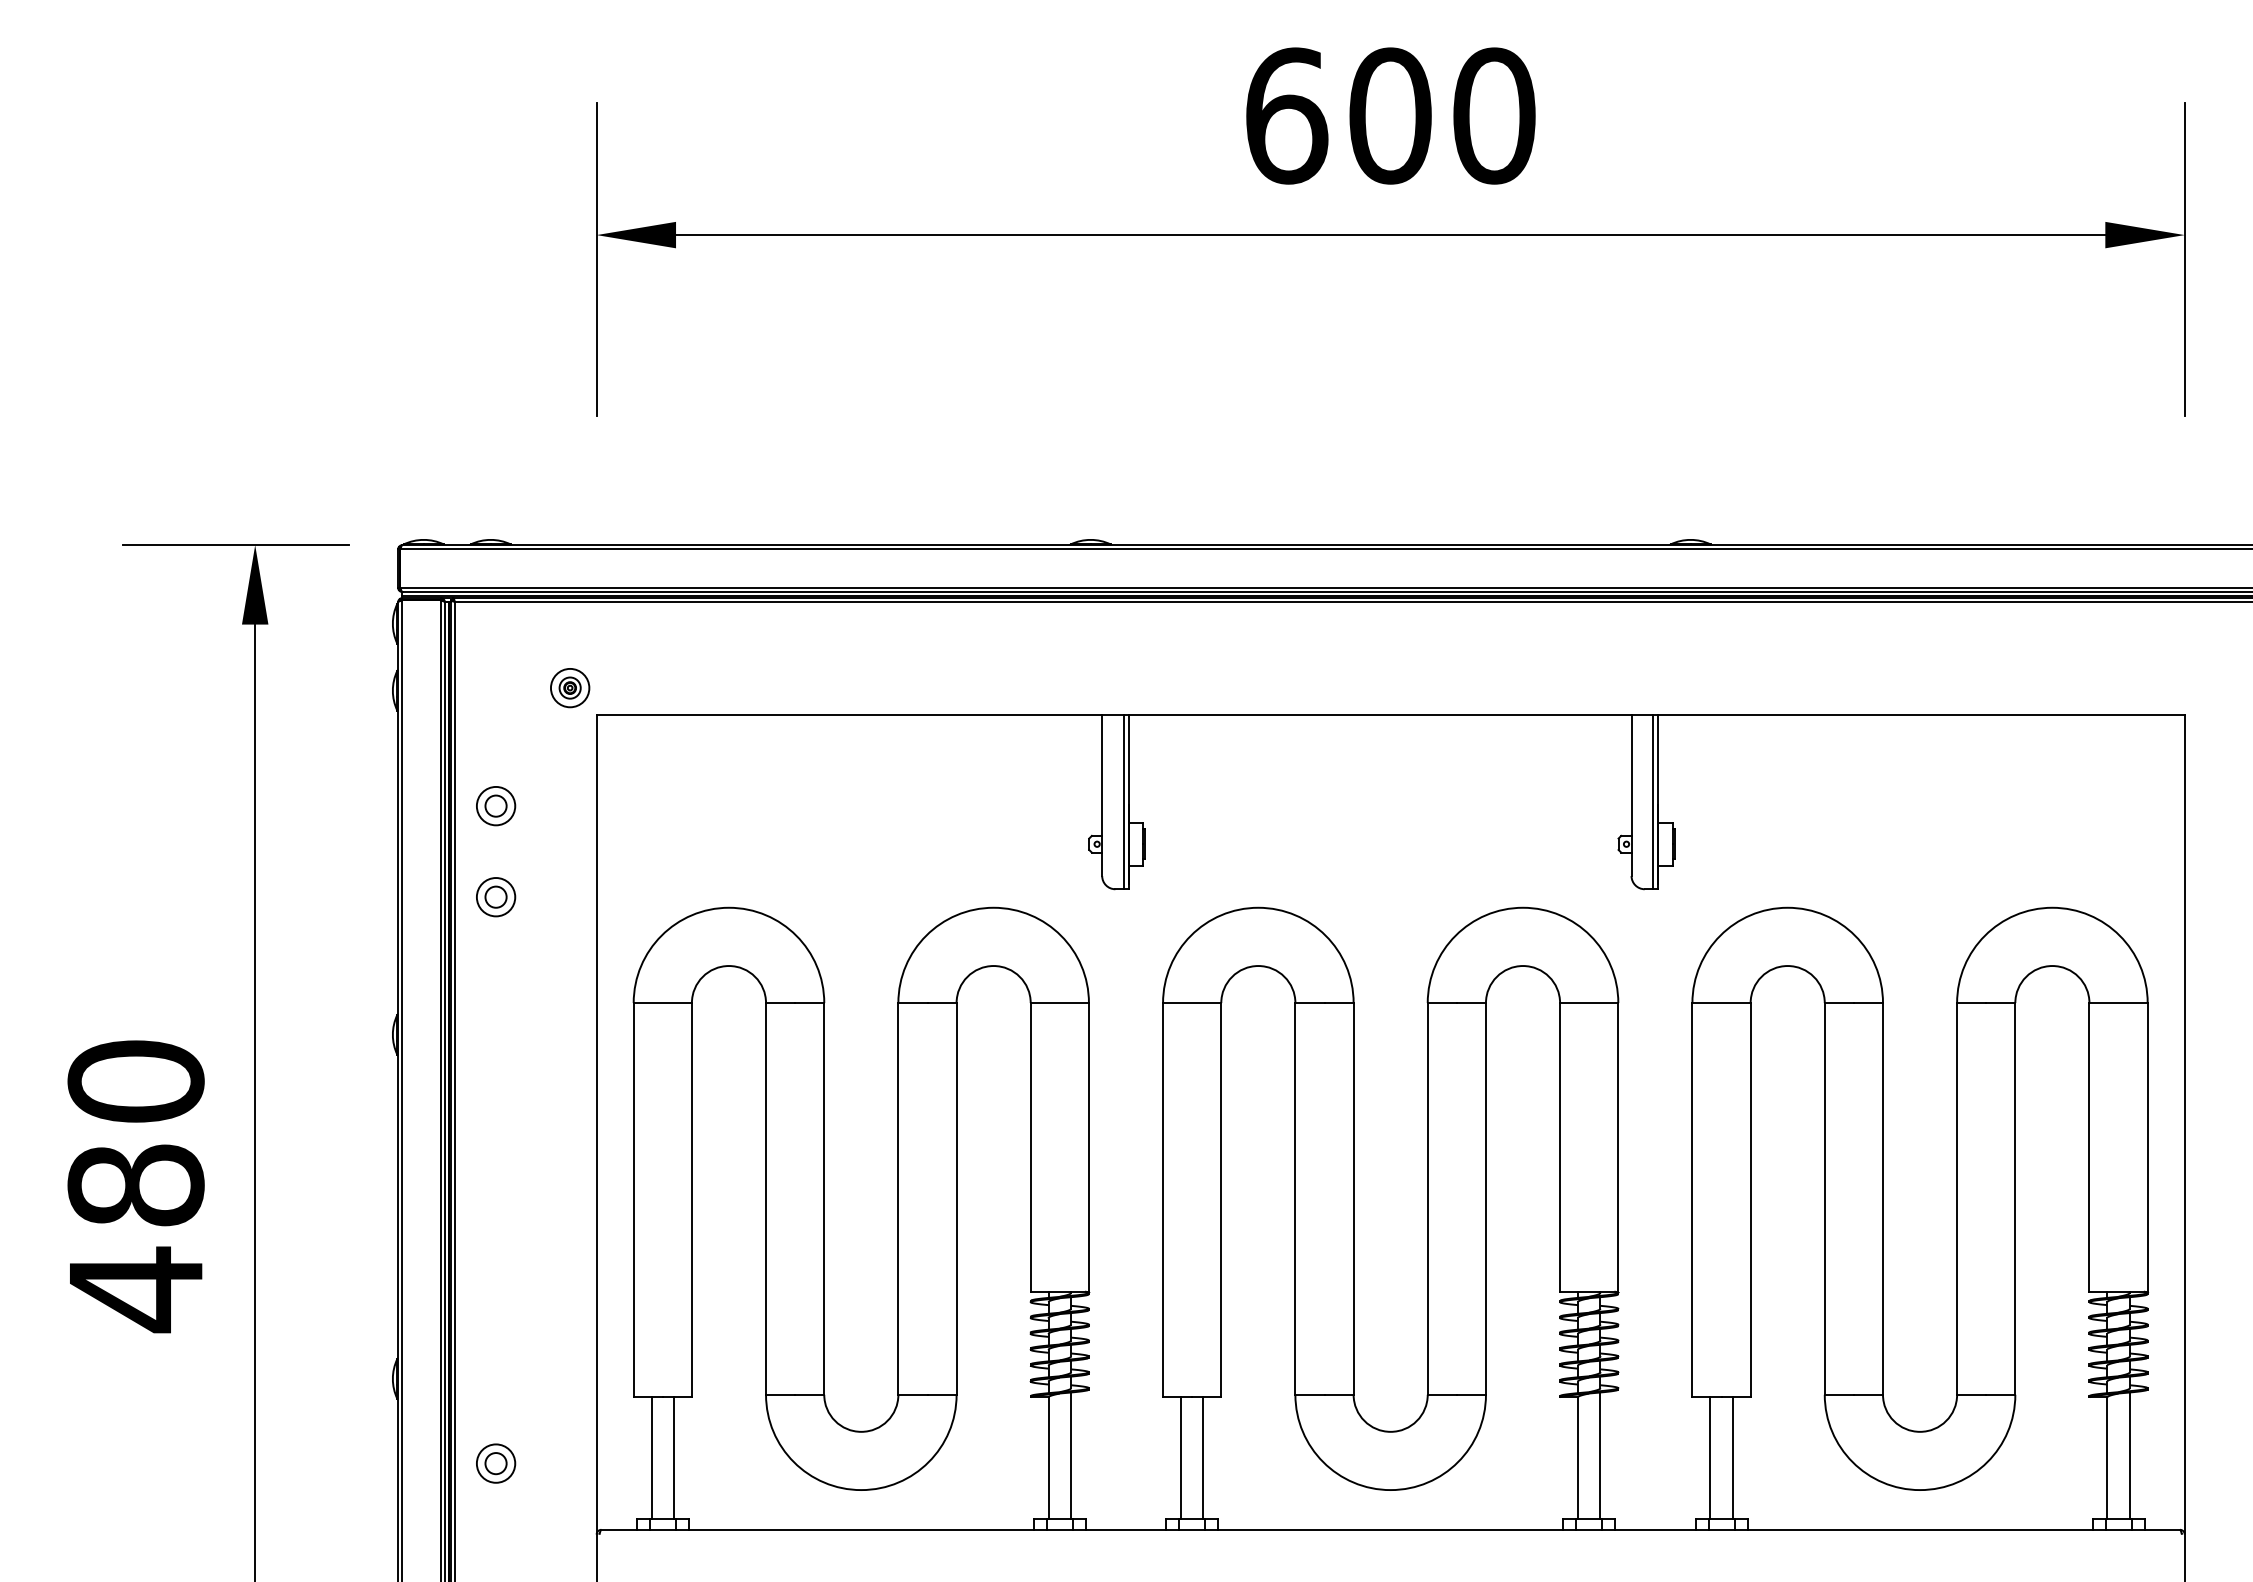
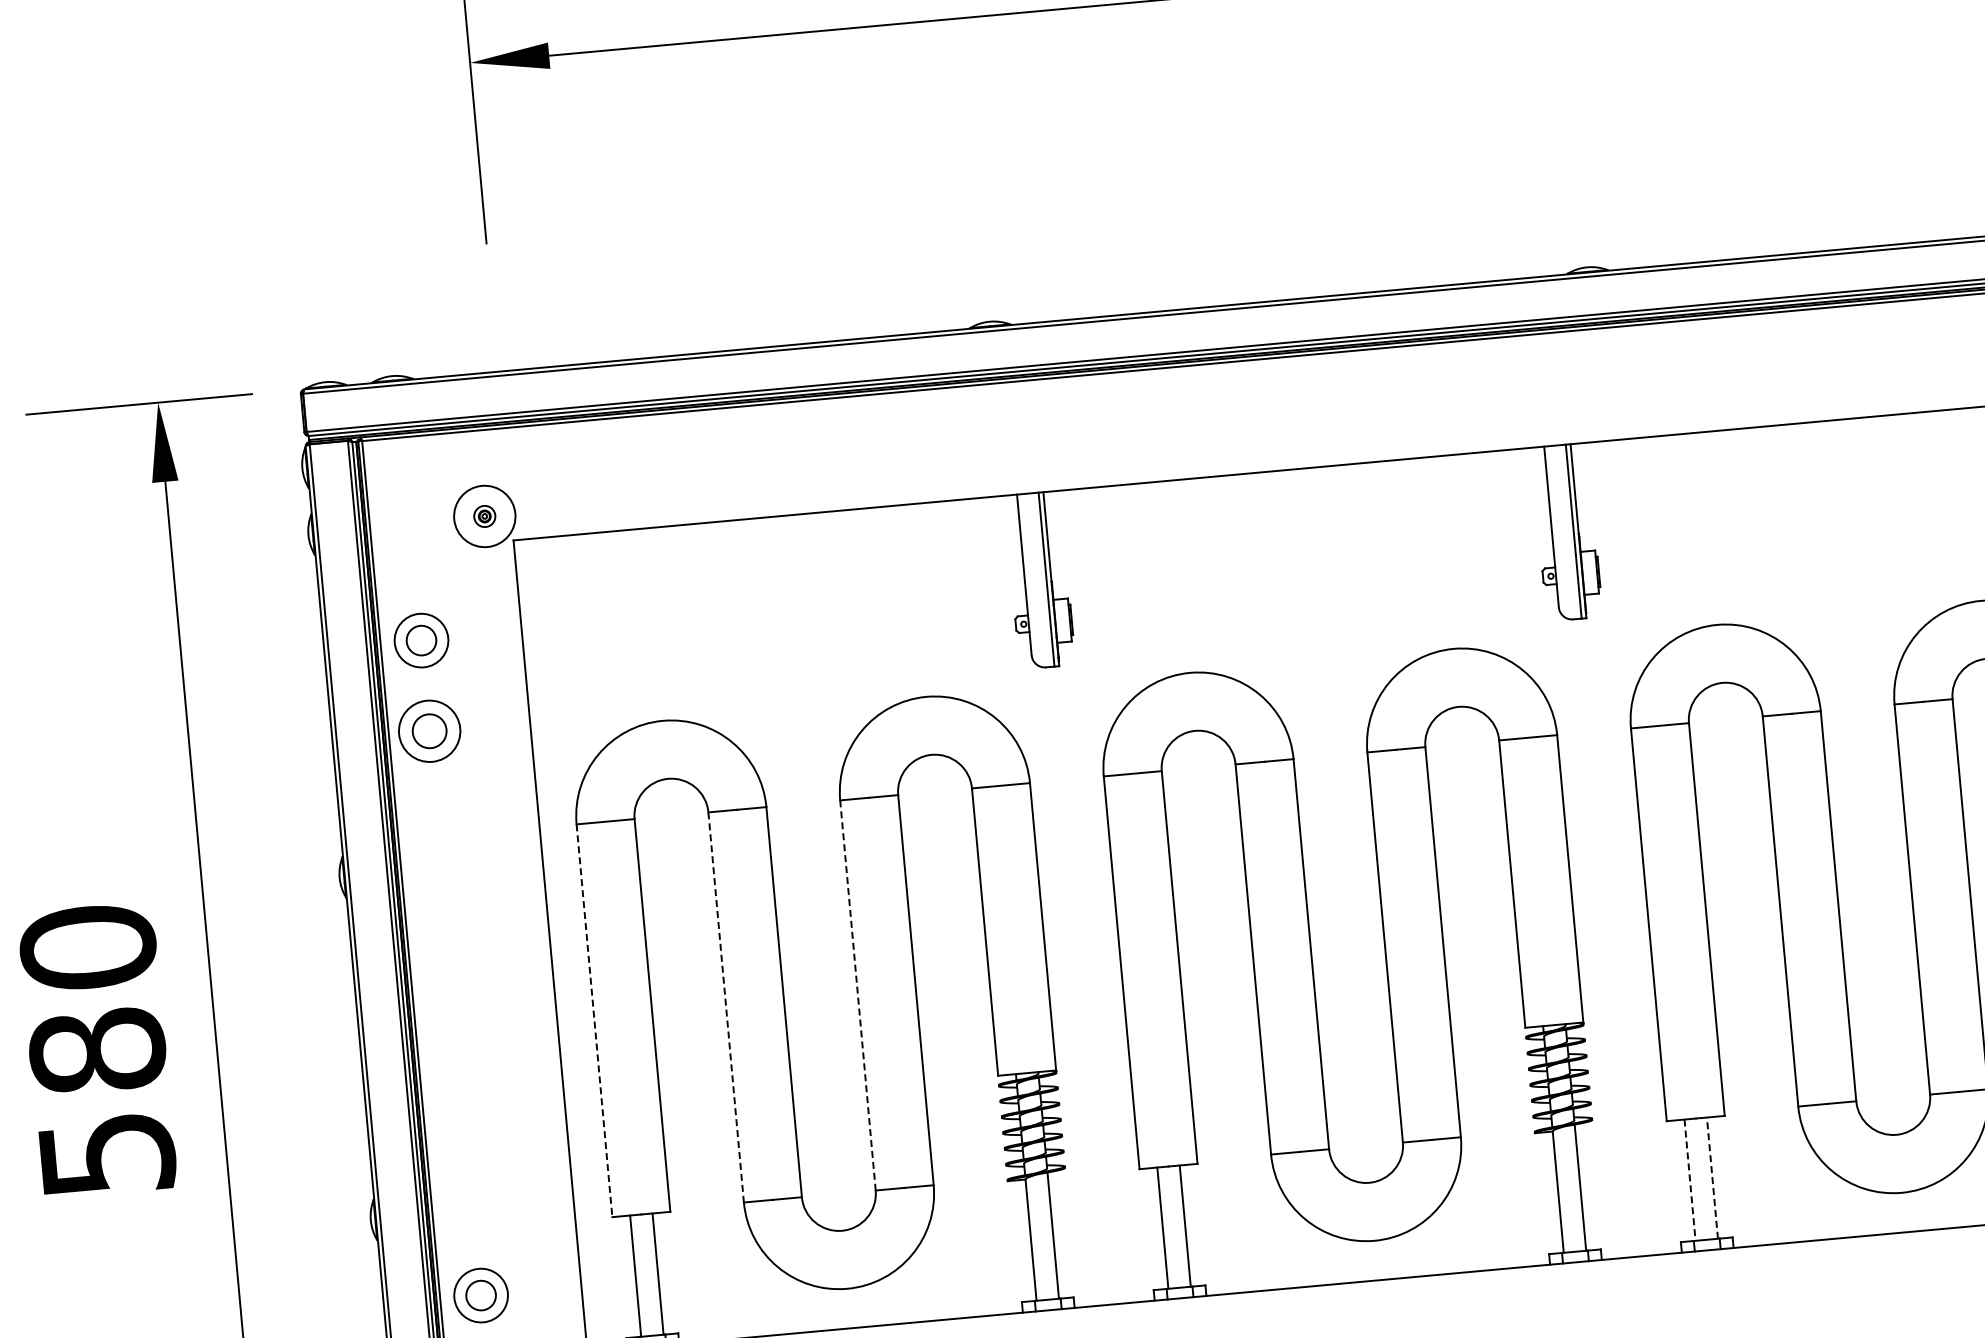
circle: (569, 687) -> (484, 515), size x1.6
part: (496, 806) -> (422, 641), size x1.4
part: (496, 897) -> (430, 731), size x1.6
line: (766, 1198) -> (726, 1006), solid -> dashed
line: (898, 1198) -> (858, 995), solid -> dashed
line: (633, 1200) -> (594, 1021), solid -> dashed
text: (137, 1289) -> (108, 1154), 480 -> 580
line: (1710, 1458) -> (1690, 1180), solid -> dashed
line: (1732, 1458) -> (1712, 1178), solid -> dashed
part: (496, 1463) -> (481, 1295), size x1.4

